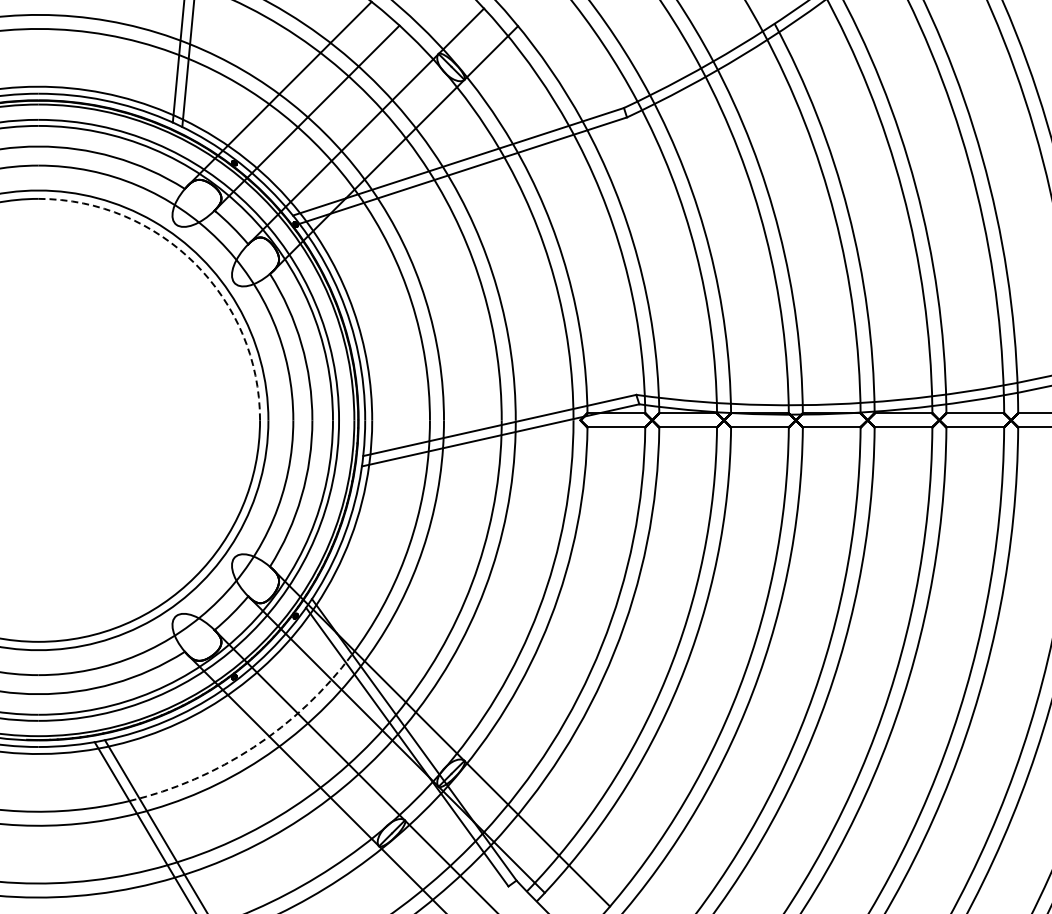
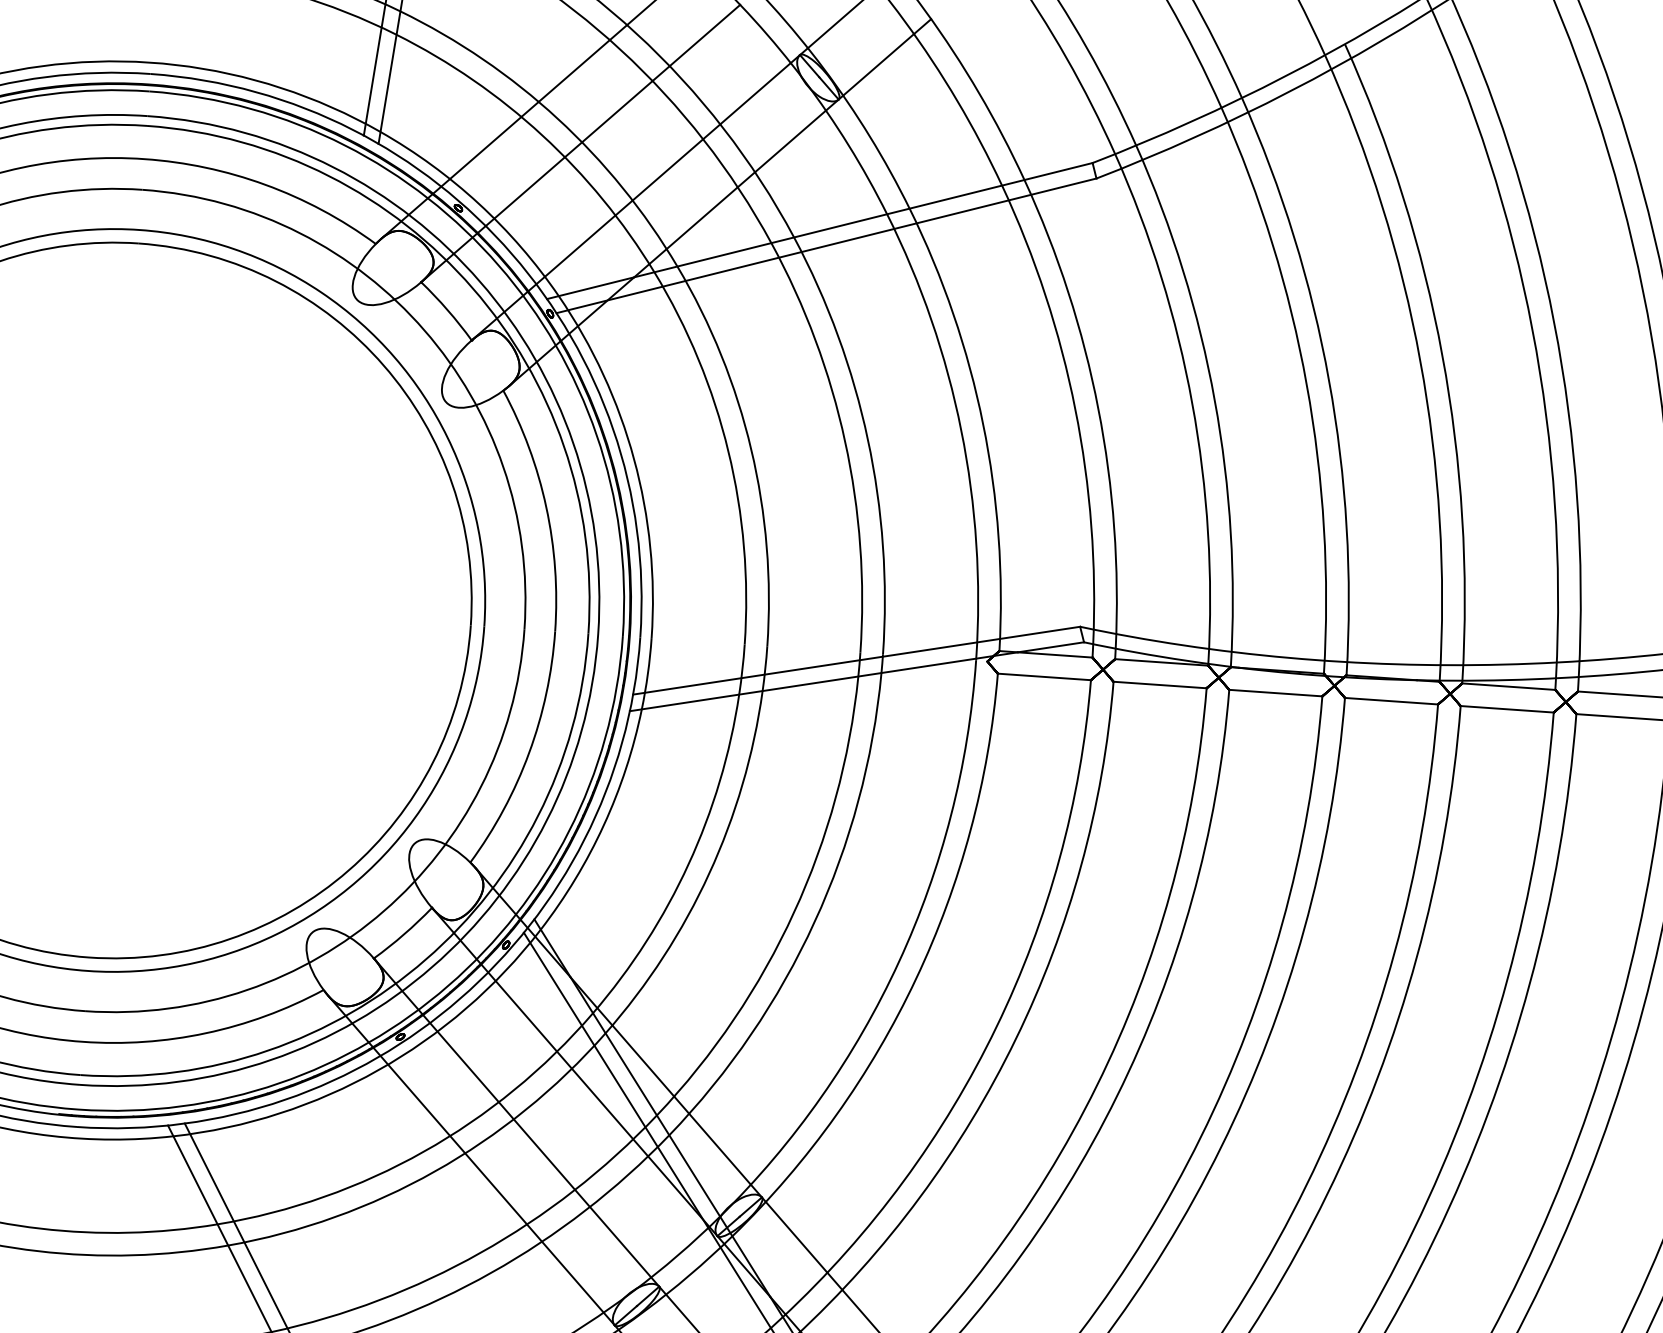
arc: (195, 263) -> (384, 365), dashed -> solid
arc: (253, 747) -> (423, 1152), dashed -> solid

